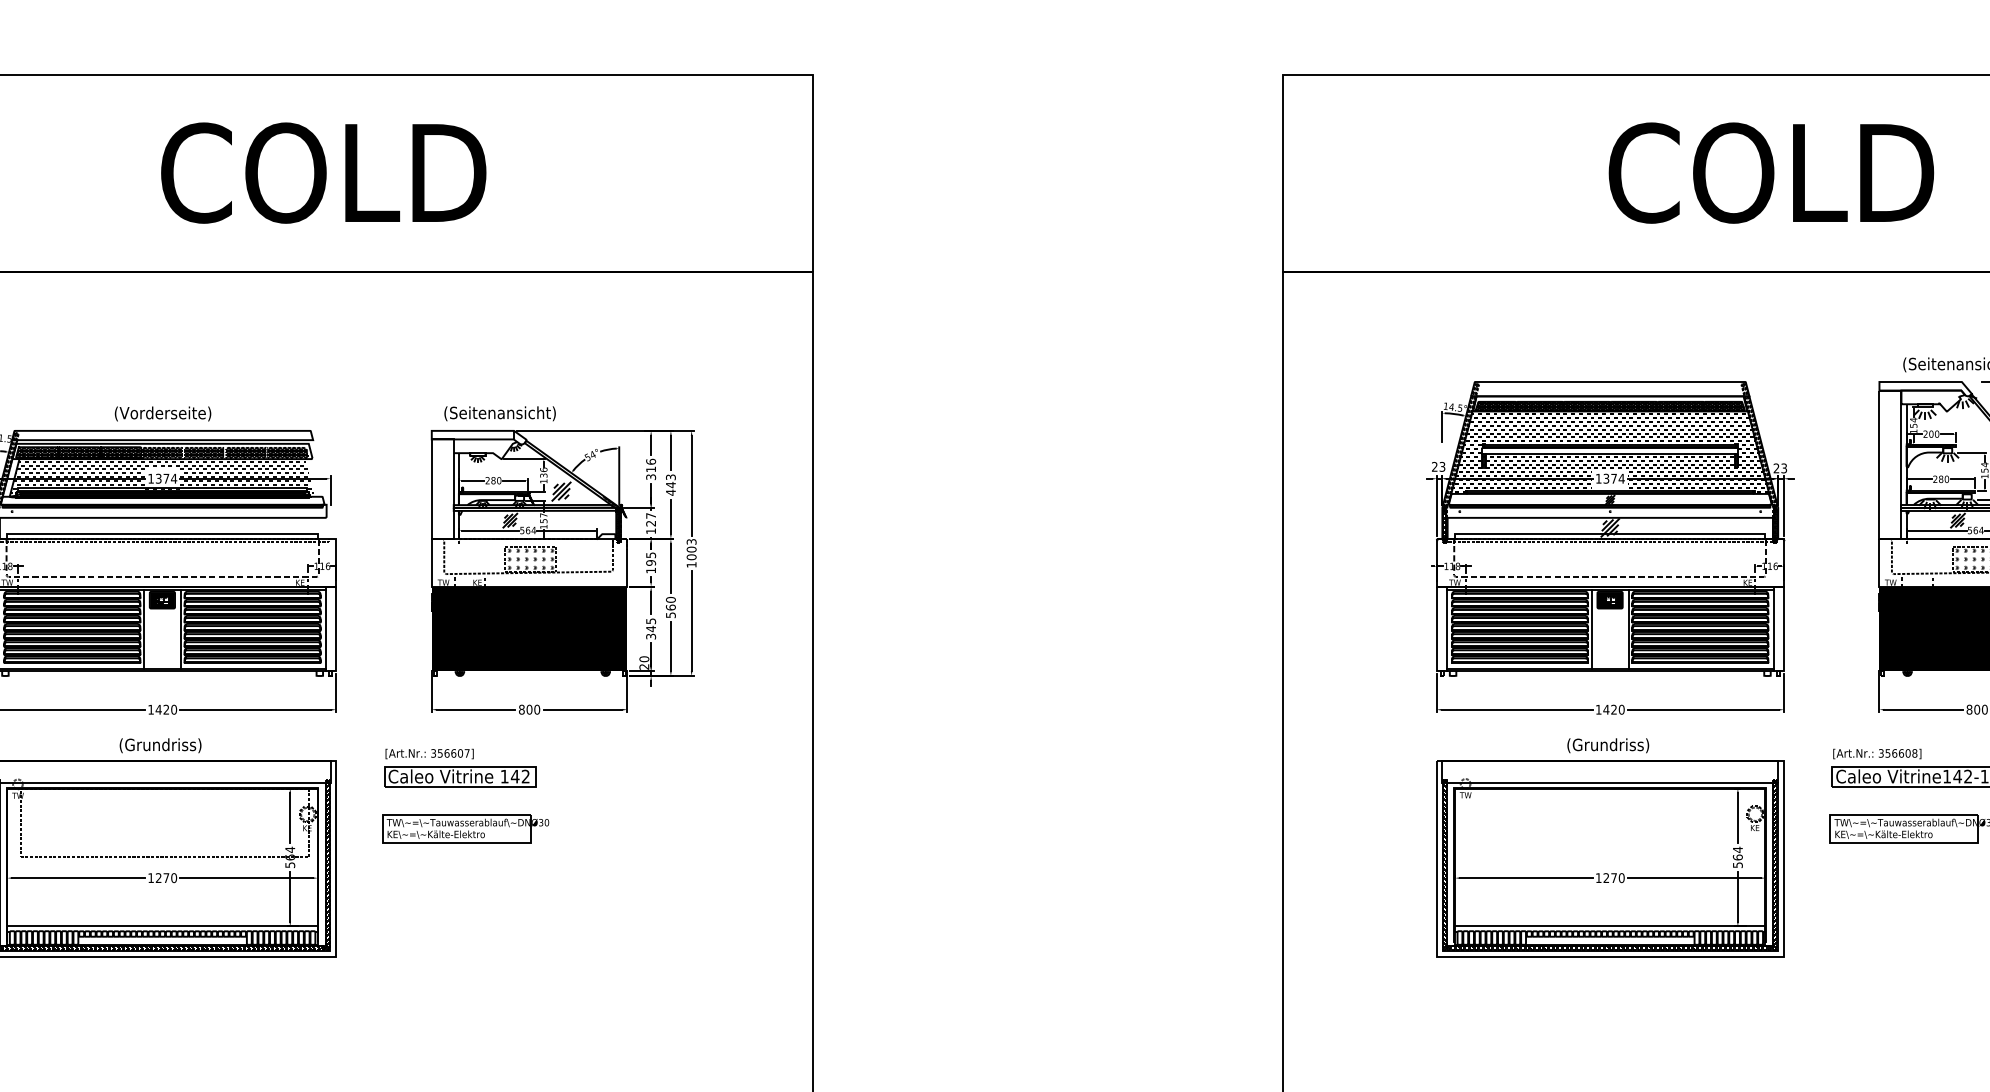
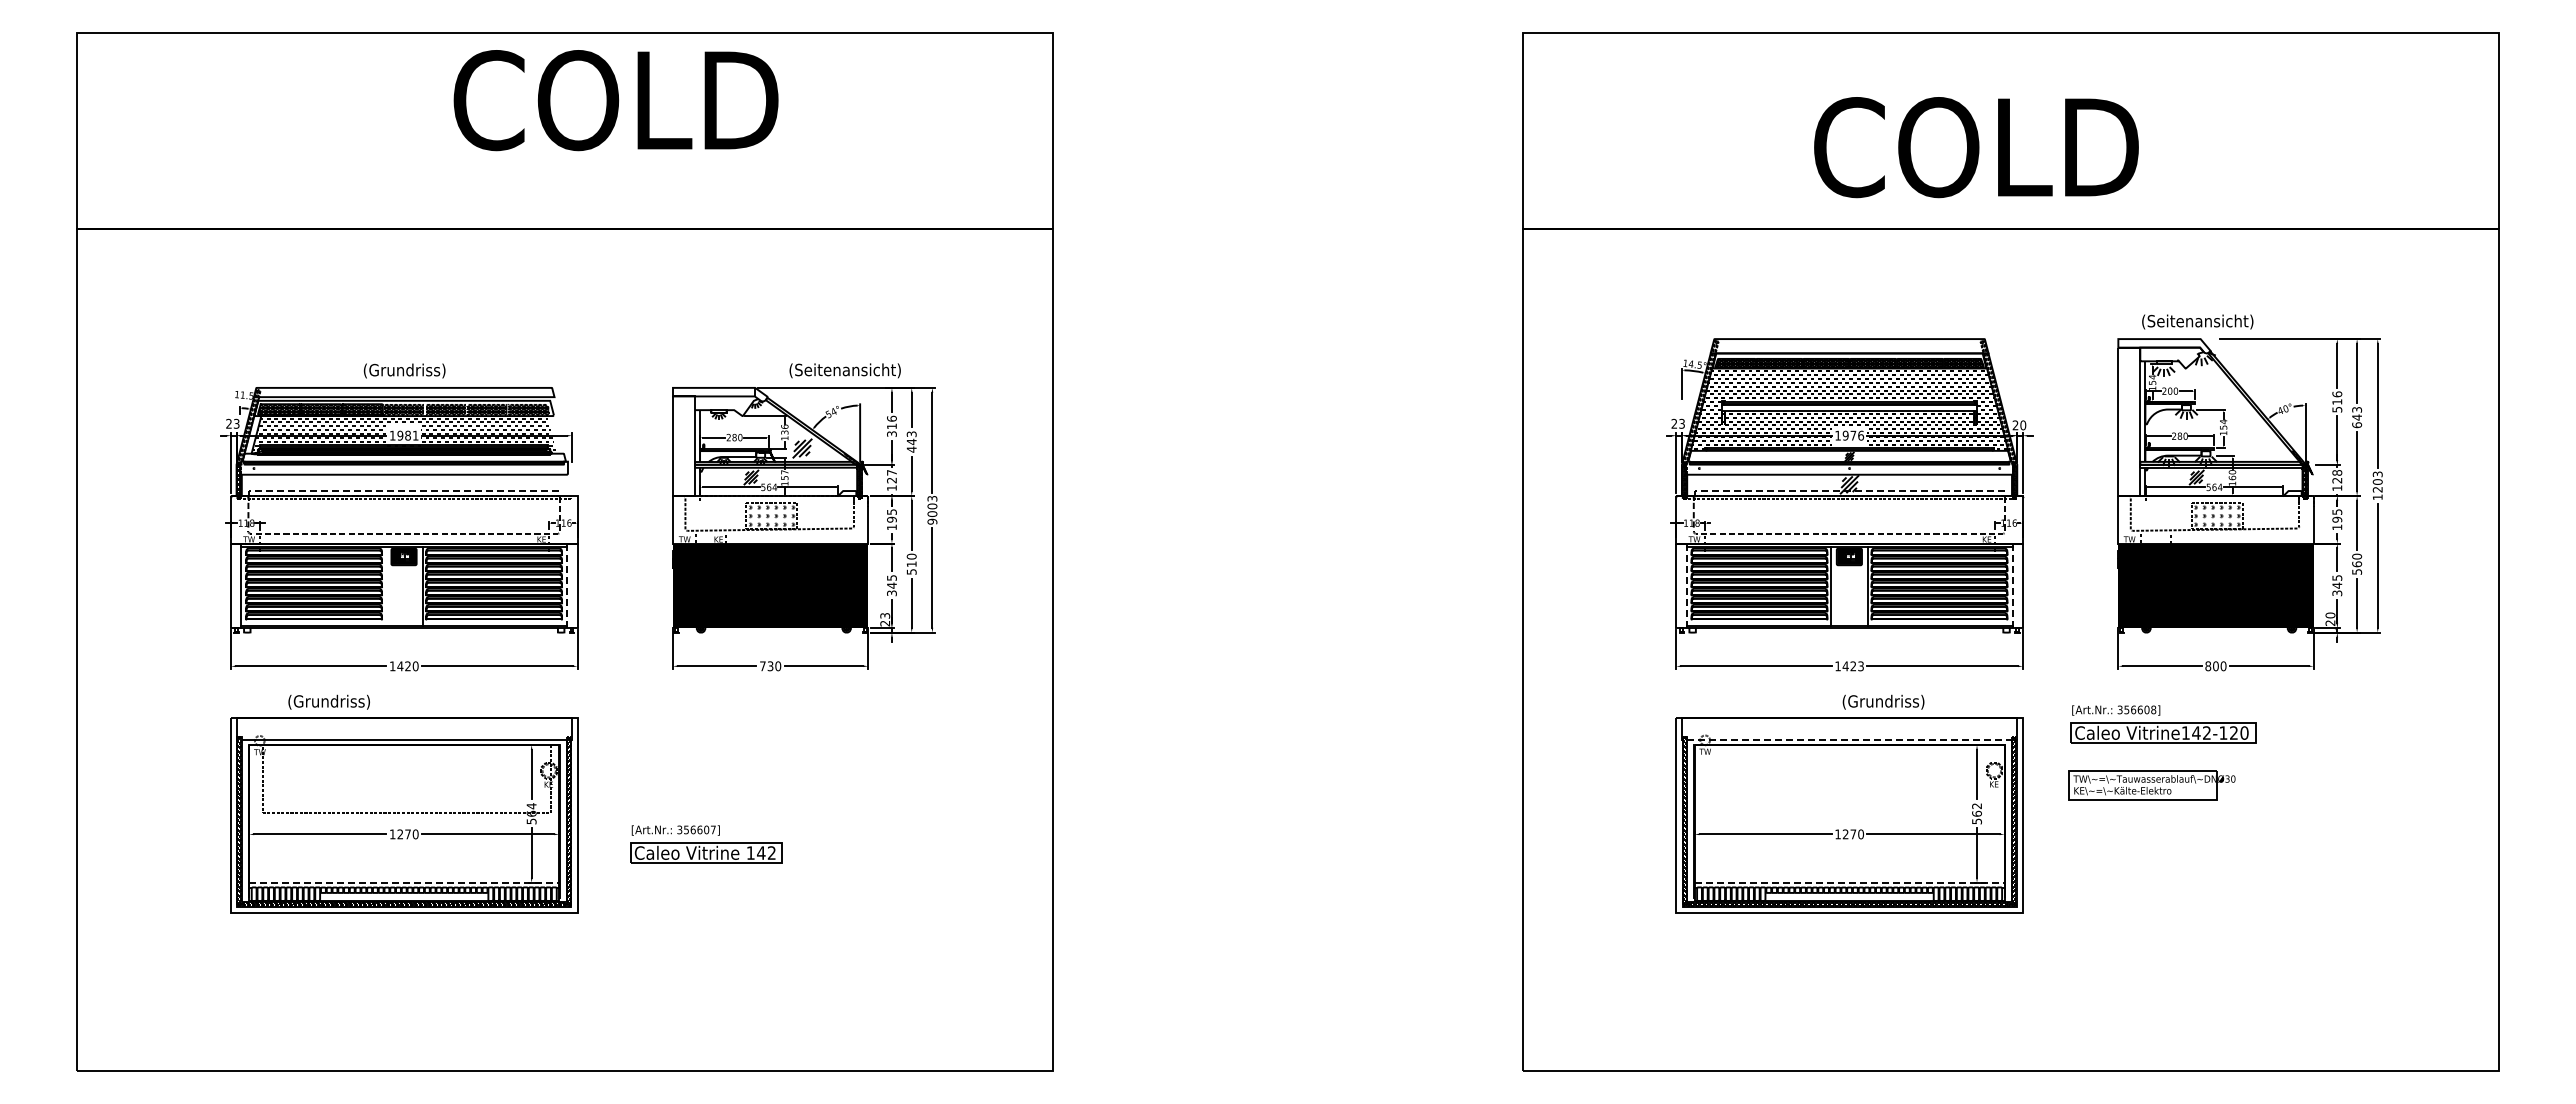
text: (323, 173) -> (615, 100), moved
text: (1771, 173) -> (1976, 147), moved
text: (162, 413) -> (404, 370), (Vorderseite) -> (Grundriss)
text: (499, 413) -> (844, 370), moved
text: (1784, 468) -> (2023, 425), 23 -> 20
text: (165, 478) -> (407, 435), 1374 -> 1981
text: (1613, 478) -> (1852, 435), 1374 -> 1976
line: (162, 534) -> (404, 491), solid -> dashed
line: (1610, 534) -> (1849, 491), solid -> dashed
text: (691, 564) -> (932, 521), 1003 -> 9003
text: (670, 607) -> (911, 564), 560 -> 510
line: (143, 629) -> (385, 586), removed
line: (326, 629) -> (567, 586), solid -> dashed
line: (1446, 629) -> (1686, 586), solid -> dashed
line: (1773, 629) -> (2012, 586), solid -> dashed
text: (644, 658) -> (885, 615), 20 -> 23
text: (525, 709) -> (766, 666), 800 -> 730
text: (1622, 709) -> (1861, 666), 1420 -> 1423
text: (159, 744) -> (328, 701), moved
text: (1608, 744) -> (1883, 701), moved
part: (460, 768) -> (706, 844), moved
line: (1610, 783) -> (1849, 739), solid -> dashed
part: (465, 829) -> (706, 785), removed
text: (1737, 850) -> (1976, 806), 564 -> 562
line: (162, 926) -> (404, 882), solid -> dashed
line: (1610, 926) -> (1849, 882), solid -> dashed

